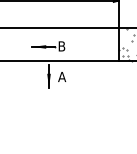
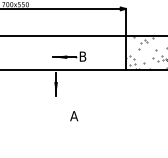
part: (48, 46) -> (69, 56), moved
text: (62, 77) -> (74, 116), moved

